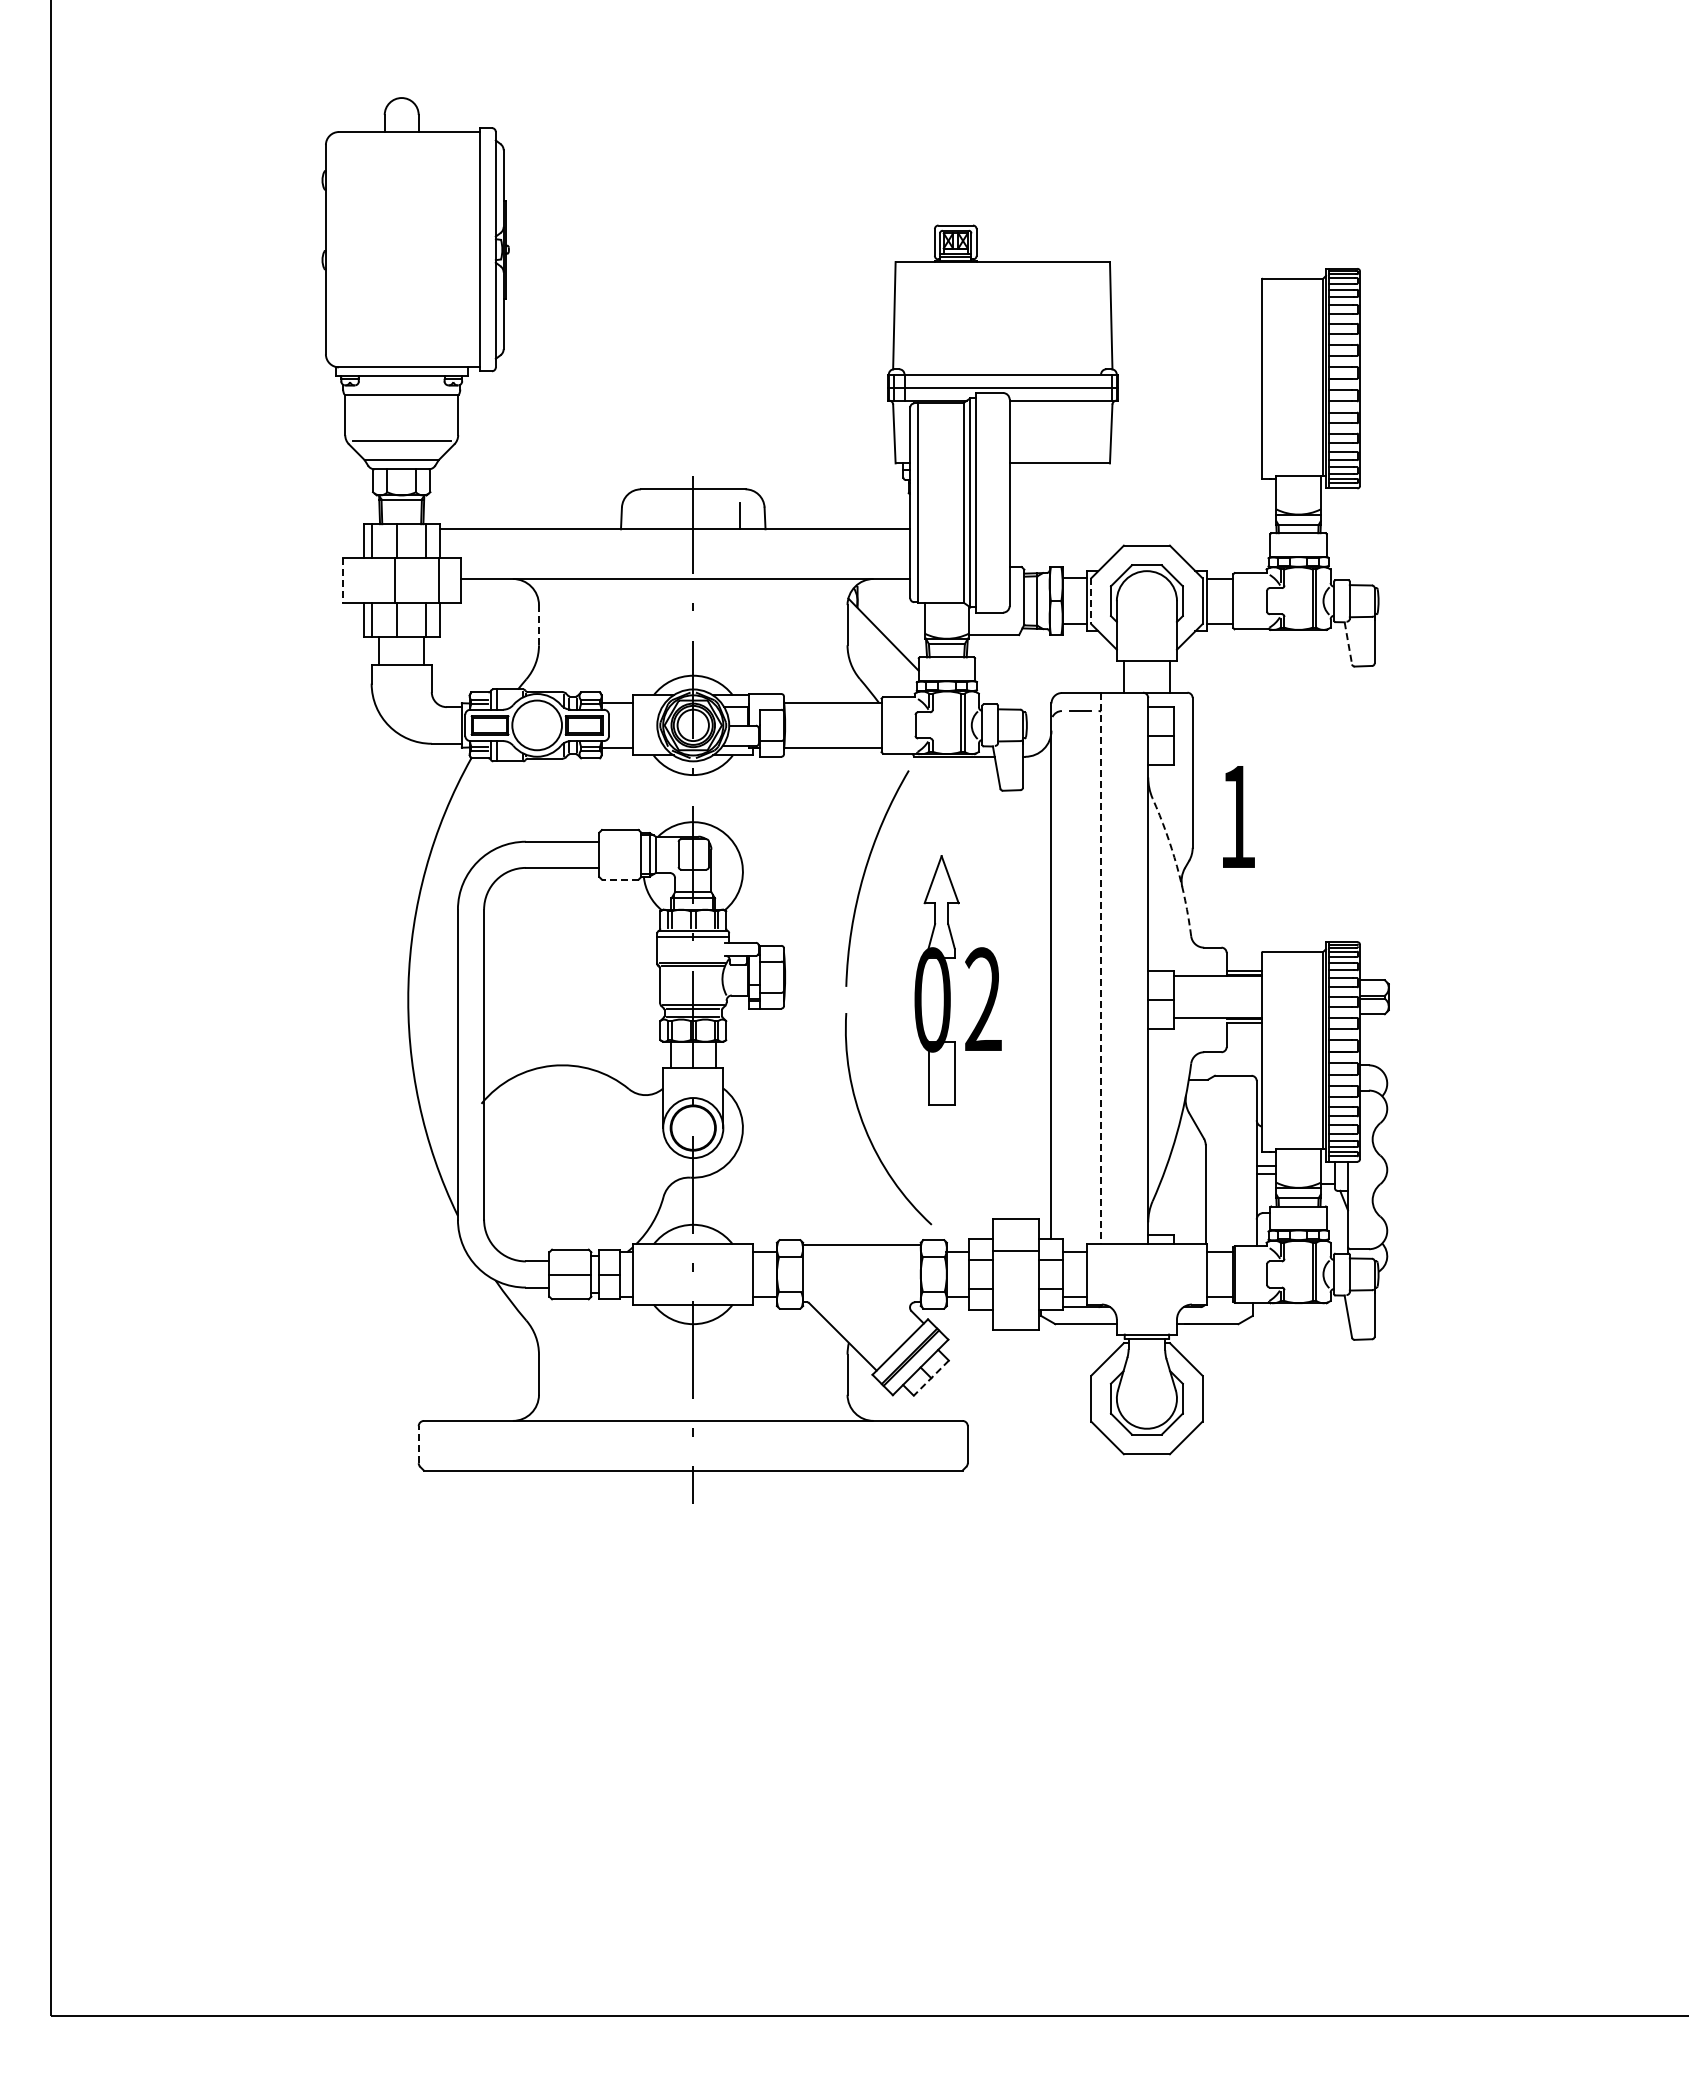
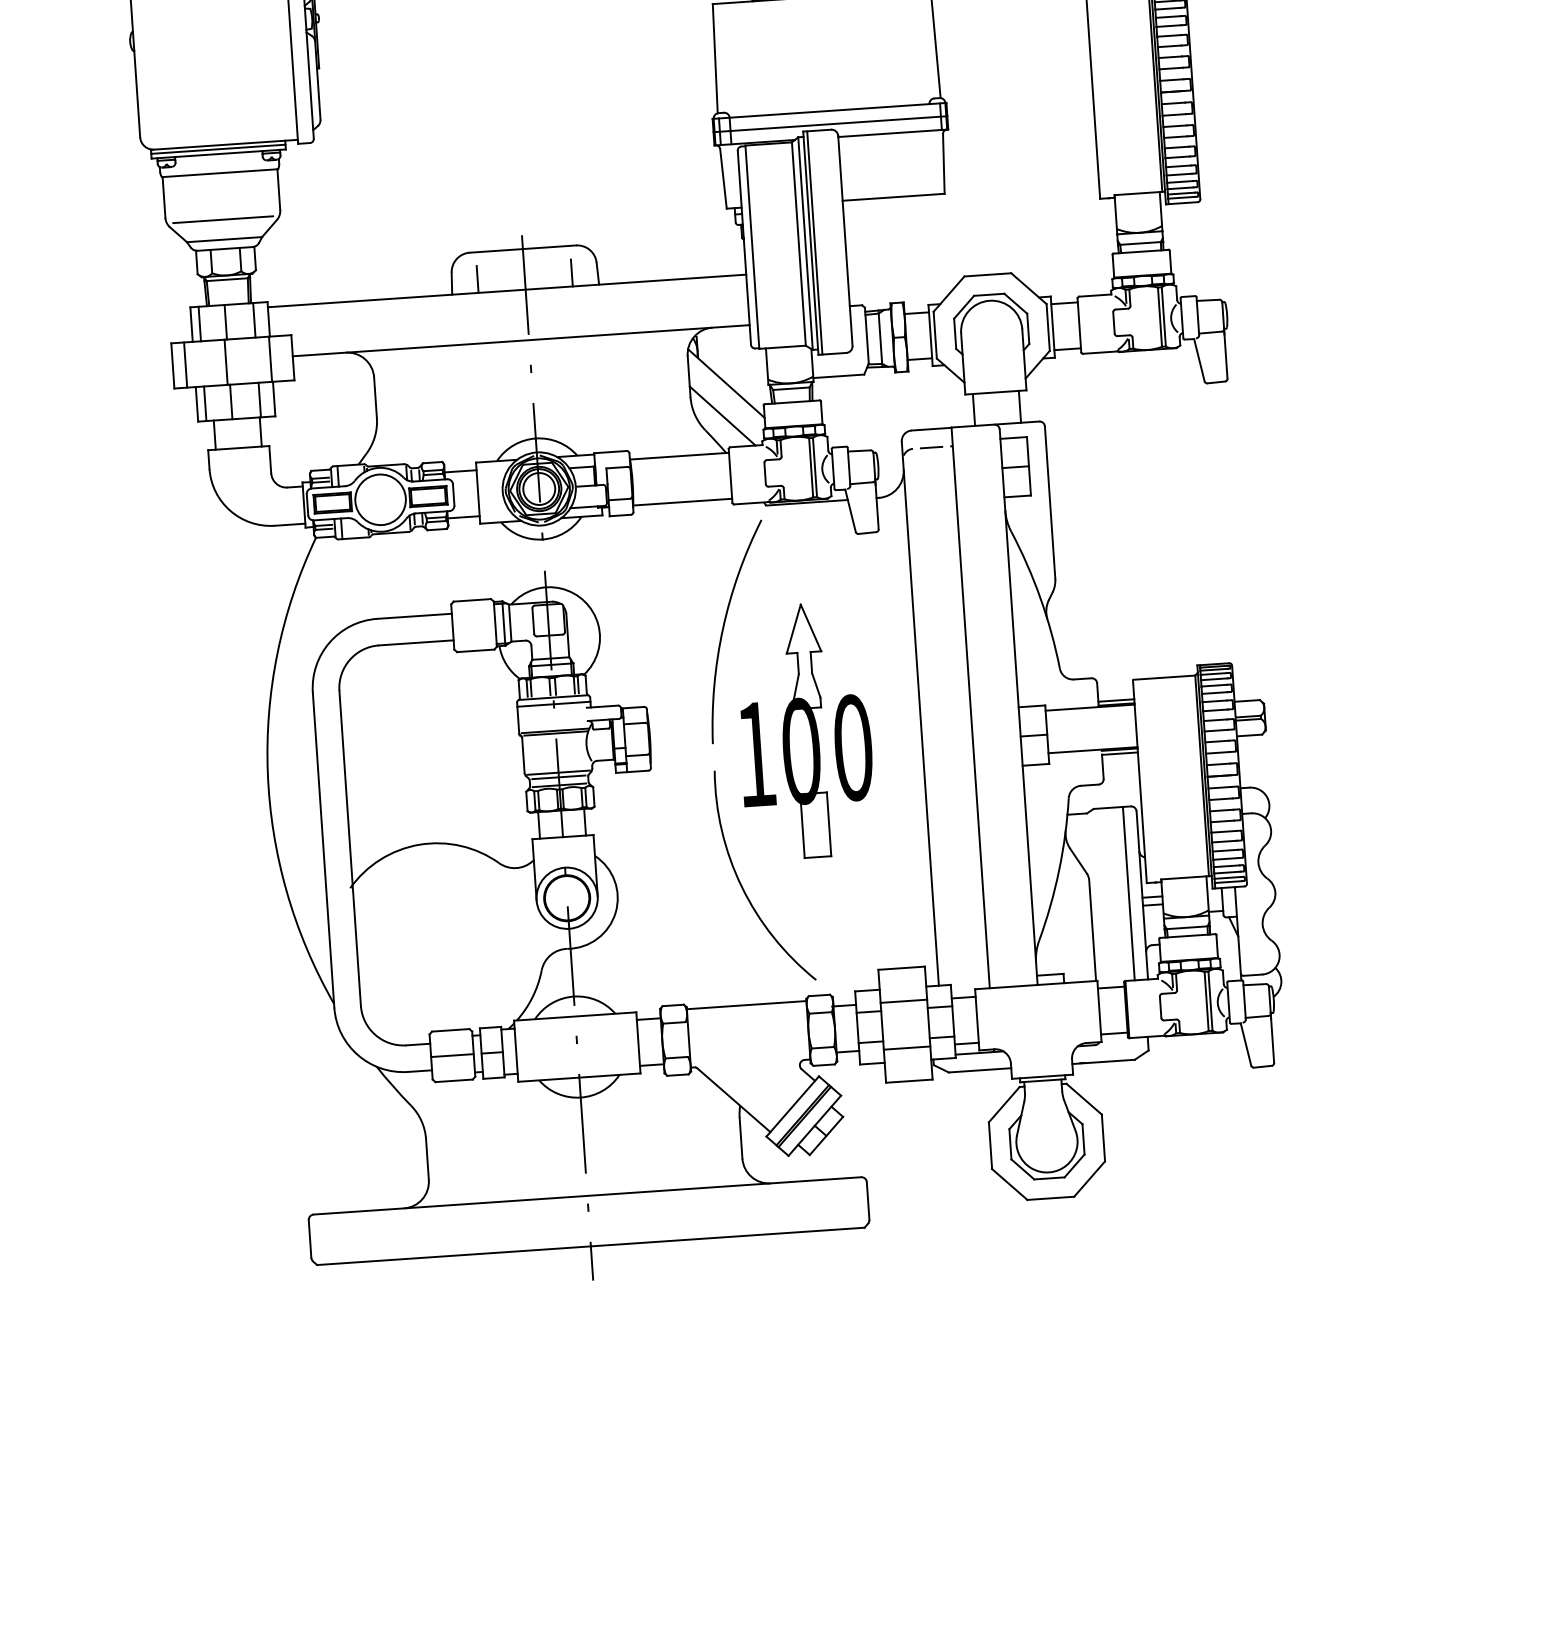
line: (401, 371) -> (218, 149), added
line: (979, 502) -> (814, 242), added
line: (646, 515) -> (477, 278), added
line: (342, 580) -> (172, 366), dashed -> solid
line: (355, 580) -> (185, 365), added
line: (1091, 601) -> (935, 335), dashed -> solid
line: (539, 625) -> (376, 398), dashed -> solid
line: (1348, 643) -> (1199, 360), dashed -> solid
line: (877, 666) -> (722, 416), added
text: (1238, 816) -> (756, 754), moved
arc: (1176, 866) -> (1040, 598), dashed -> solid
line: (619, 879) -> (474, 650), dashed -> solid
line: (1101, 968) -> (971, 707), dashed -> solid
text: (983, 999) -> (853, 747), 2 -> 0
line: (1243, 1160) -> (1128, 893), added
line: (1016, 1297) -> (907, 1048), added
line: (931, 1378) -> (826, 1136), dashed -> solid
line: (418, 1444) -> (309, 1238), dashed -> solid

